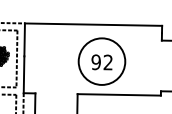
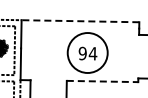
line: (93, 24) -> (80, 21), solid -> dashed
text: (107, 62) -> (92, 53), 92 -> 94
line: (119, 94) -> (102, 81), solid -> dashed

